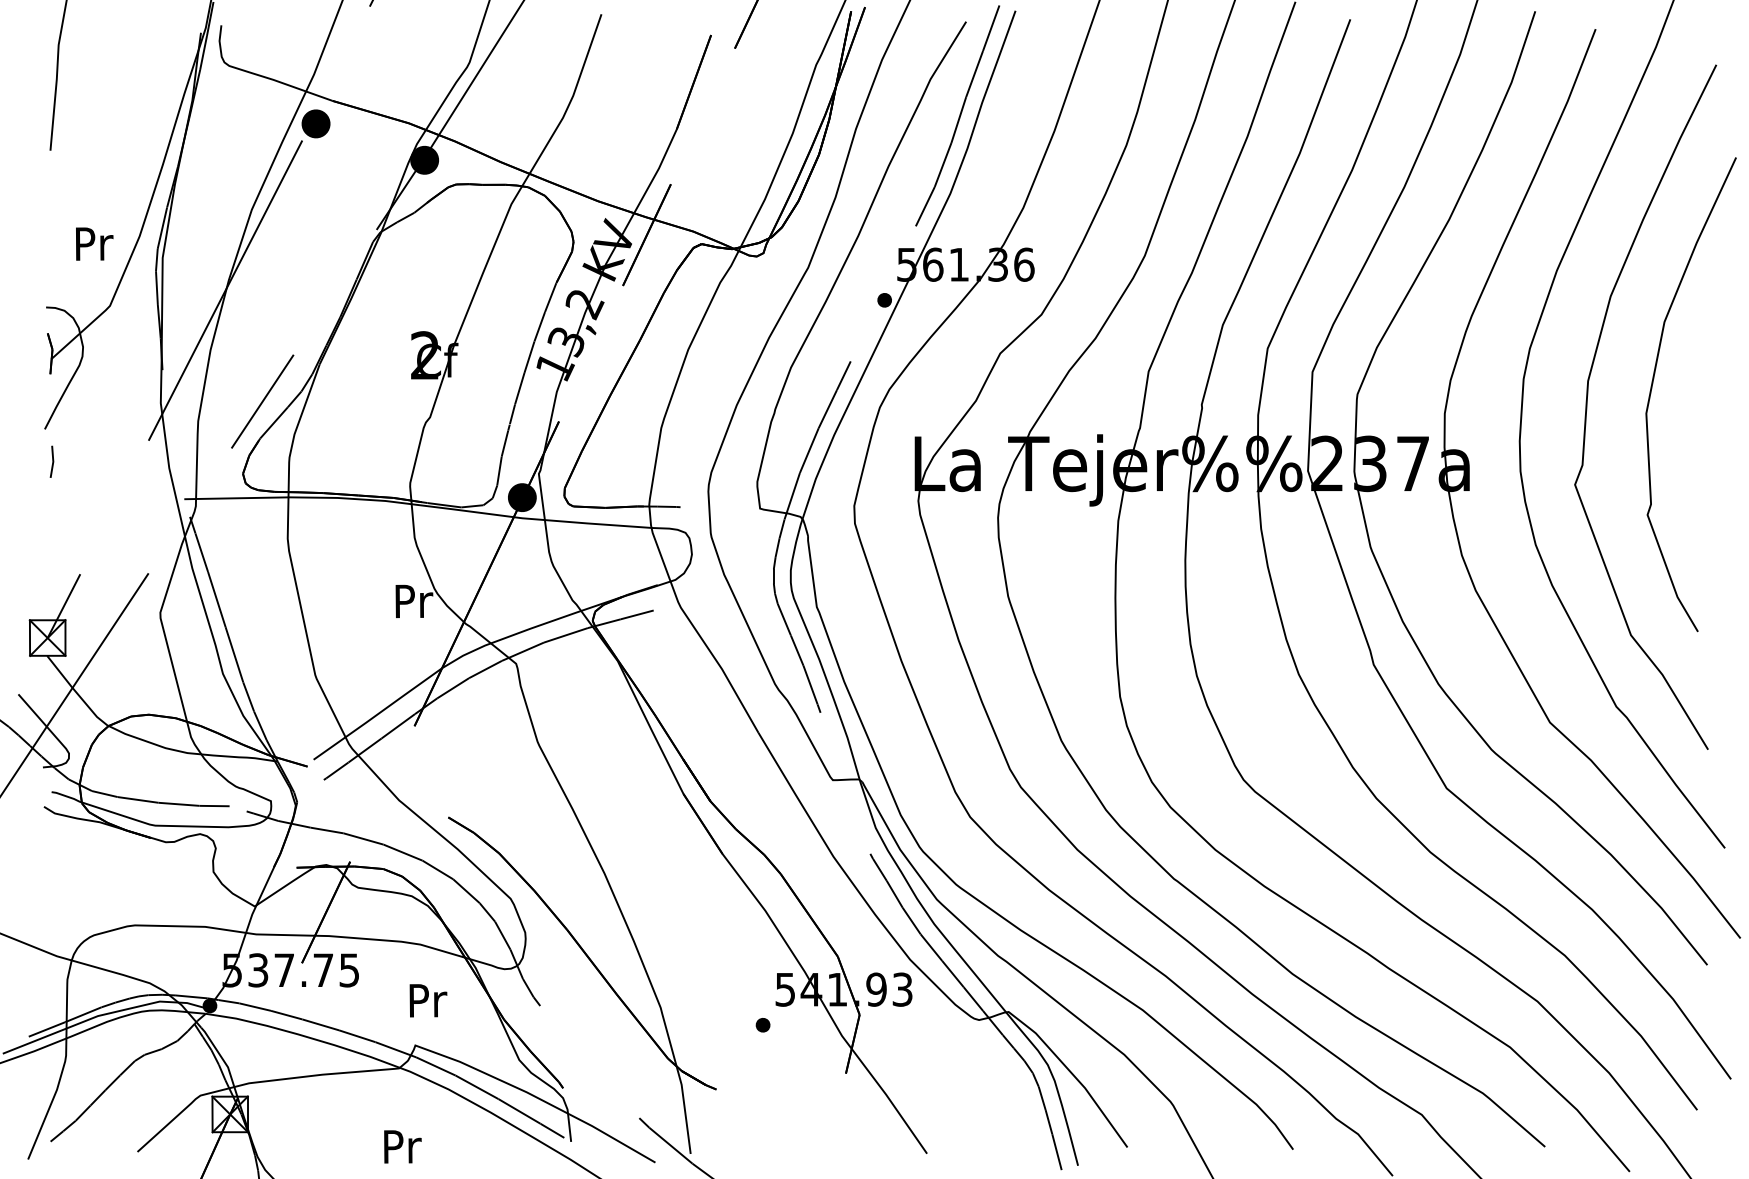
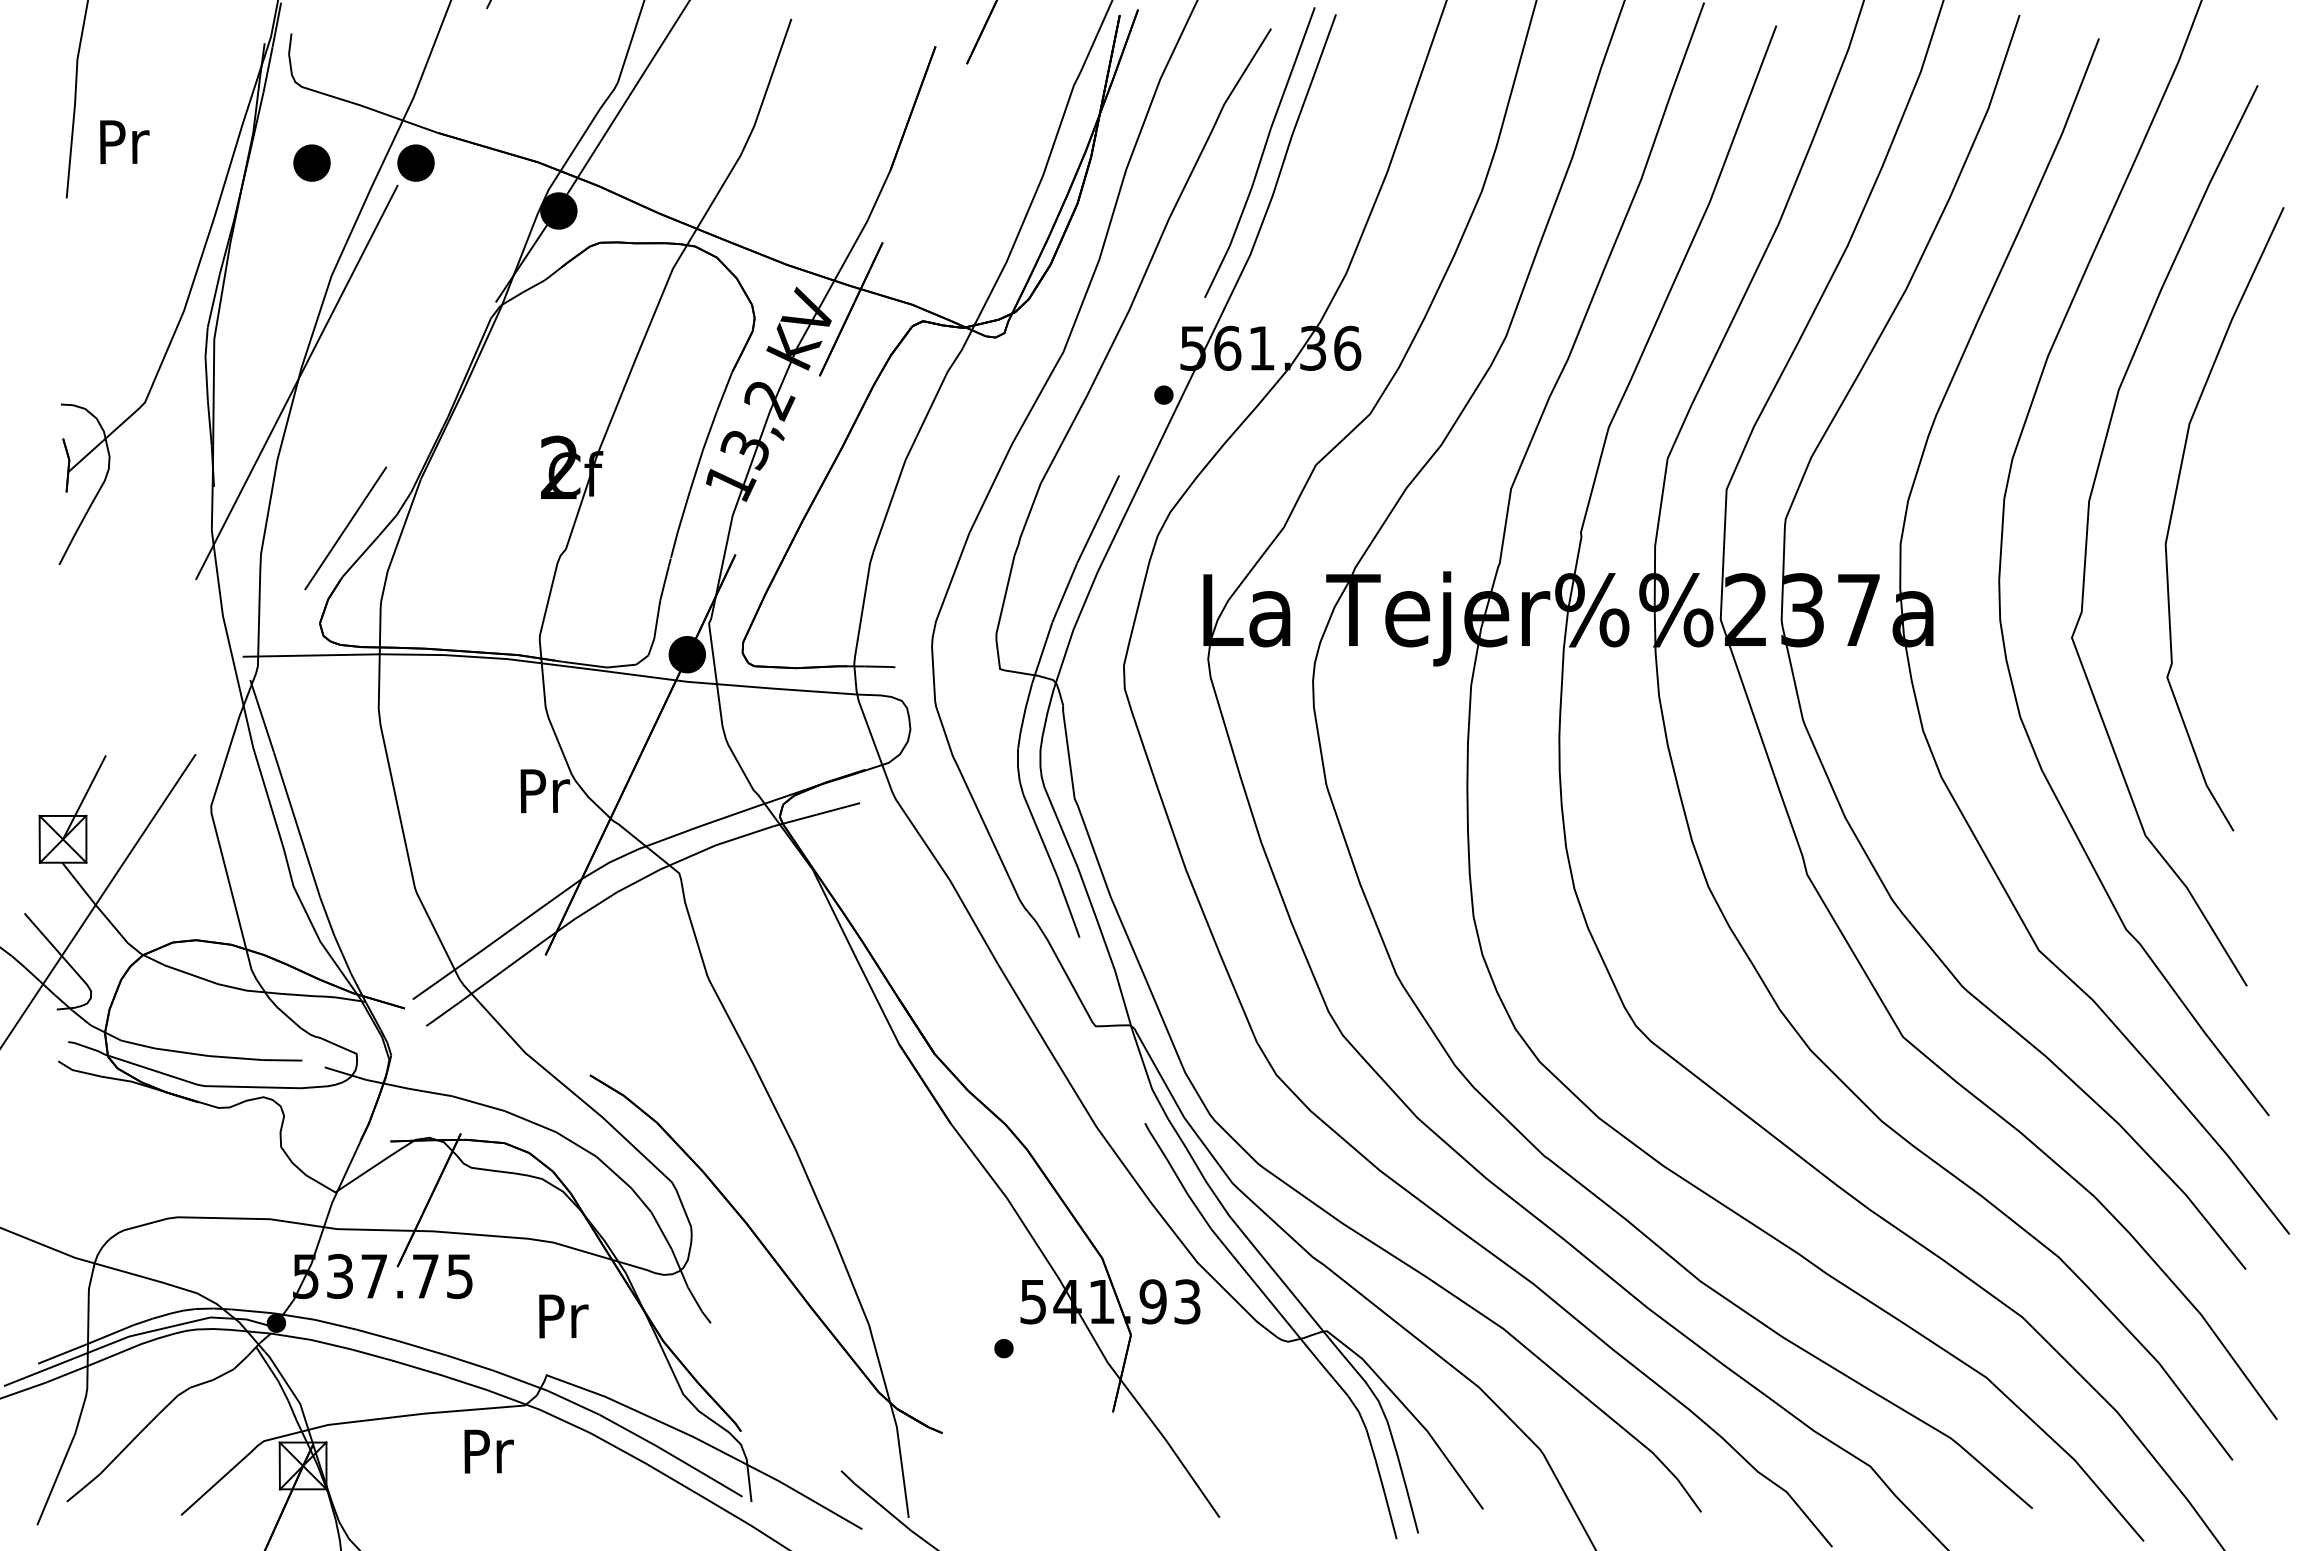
part: (236, 123) -> (311, 162), added
text: (94, 243) -> (124, 141), moved
line: (52, 461) -> (69, 607), removed
text: (402, 1146) -> (488, 1451), moved

